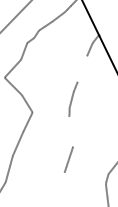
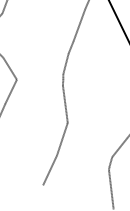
line: (82, 68) -> (79, 24), added
line: (71, 131) -> (65, 103), added
line: (58, 184) -> (49, 170), added

